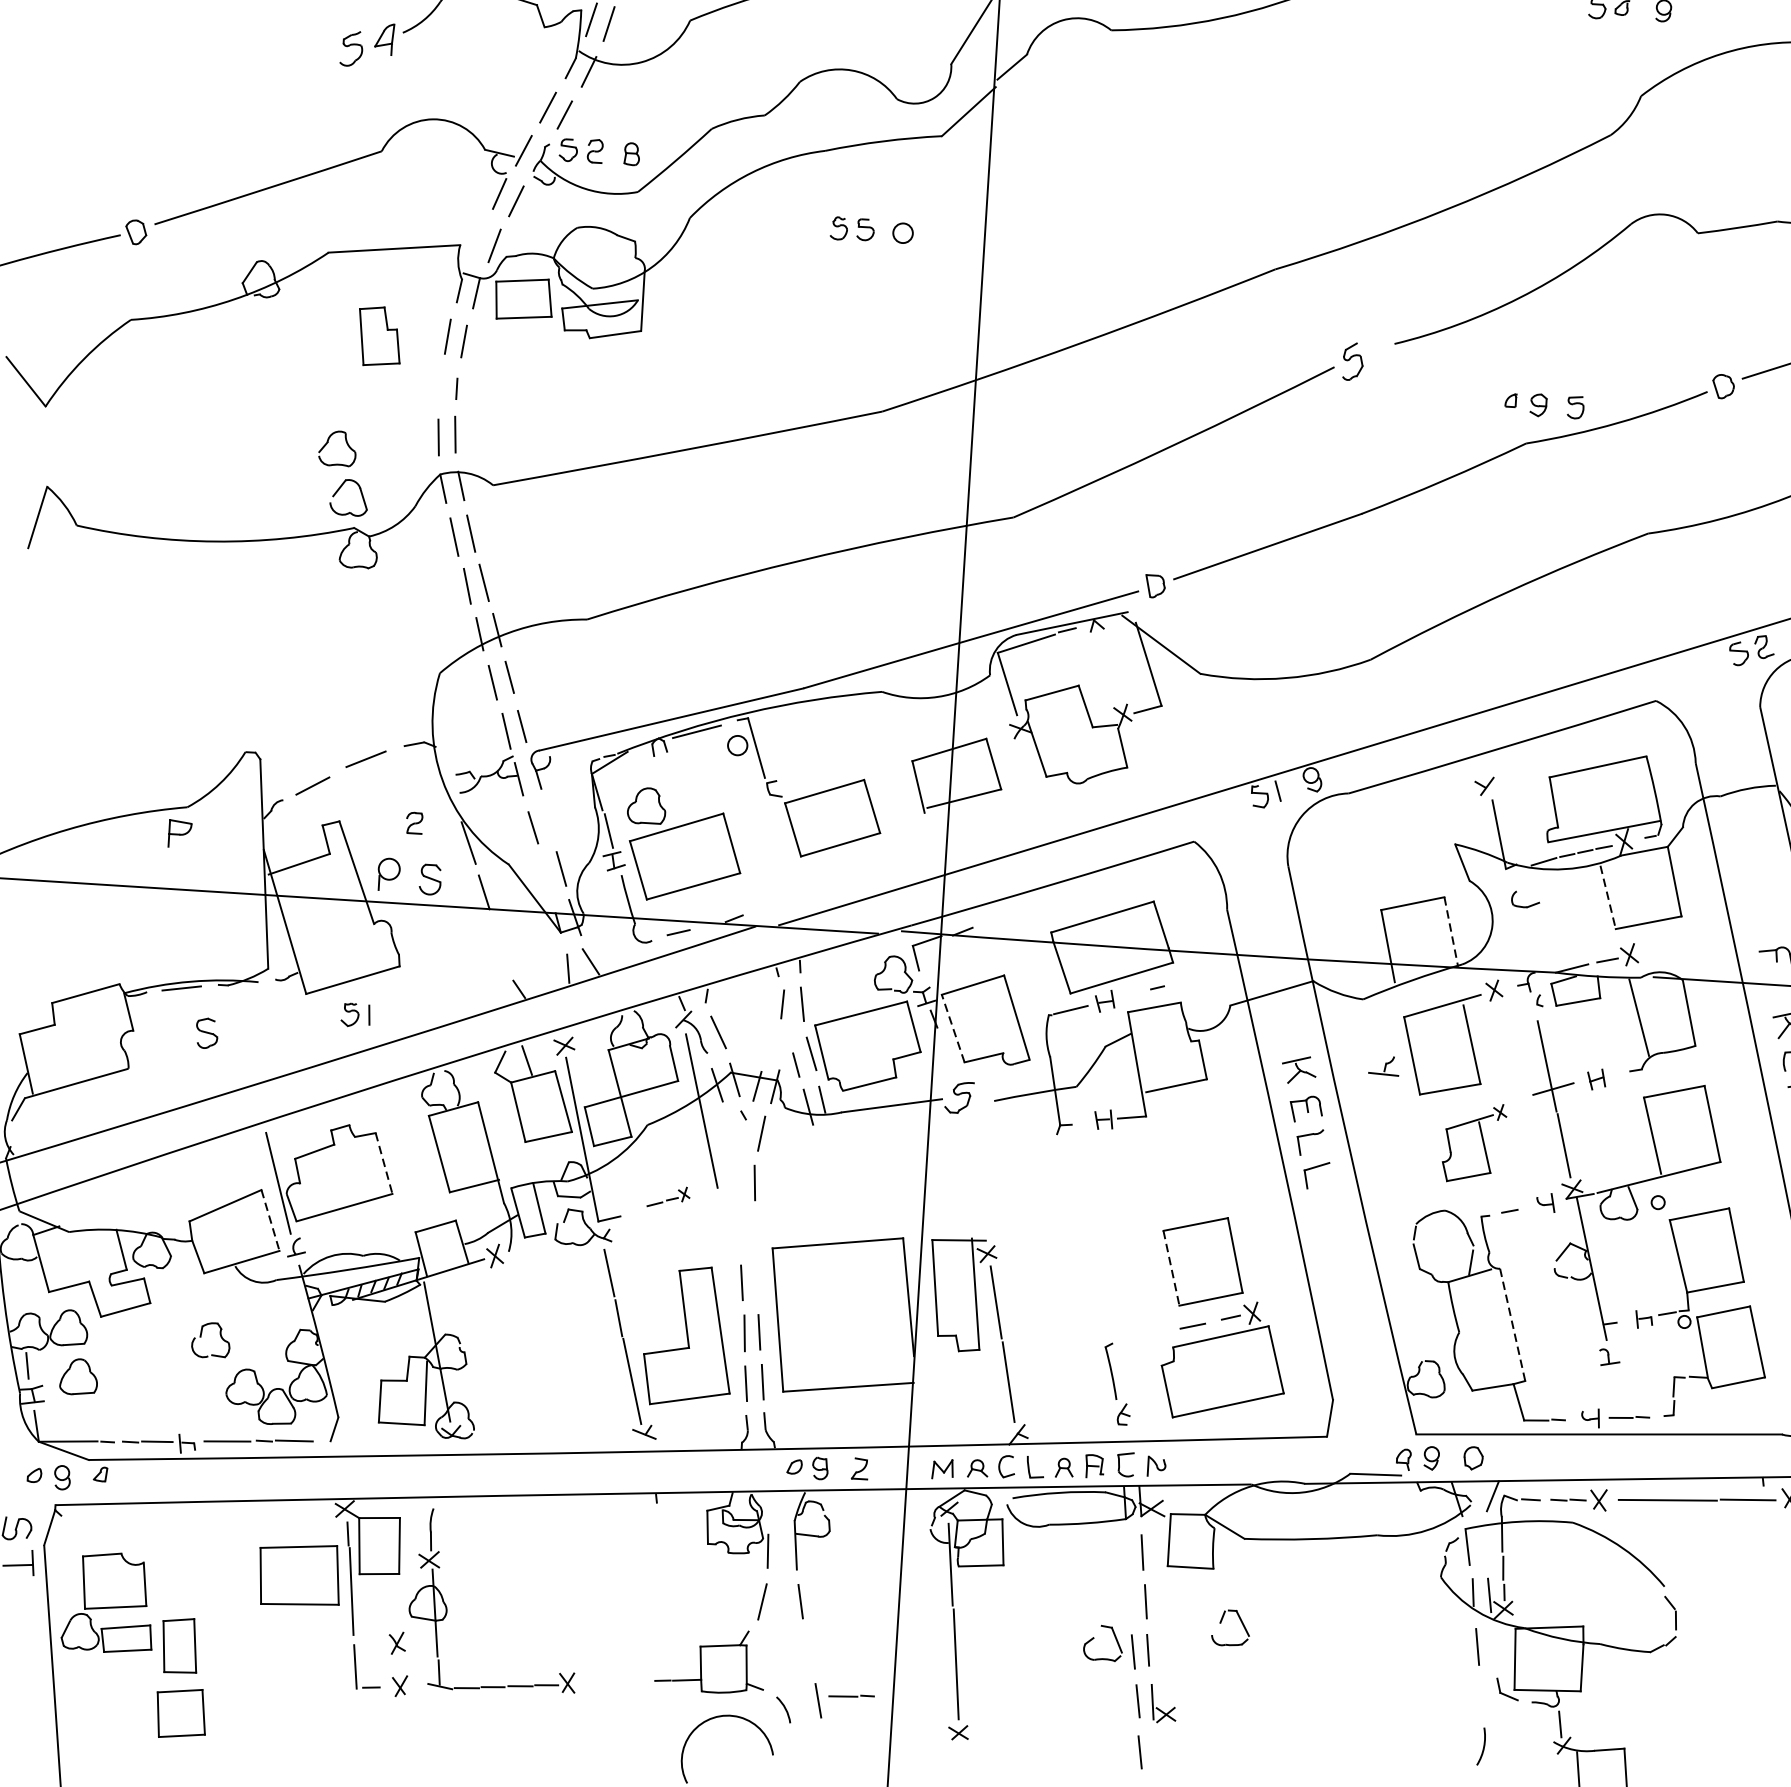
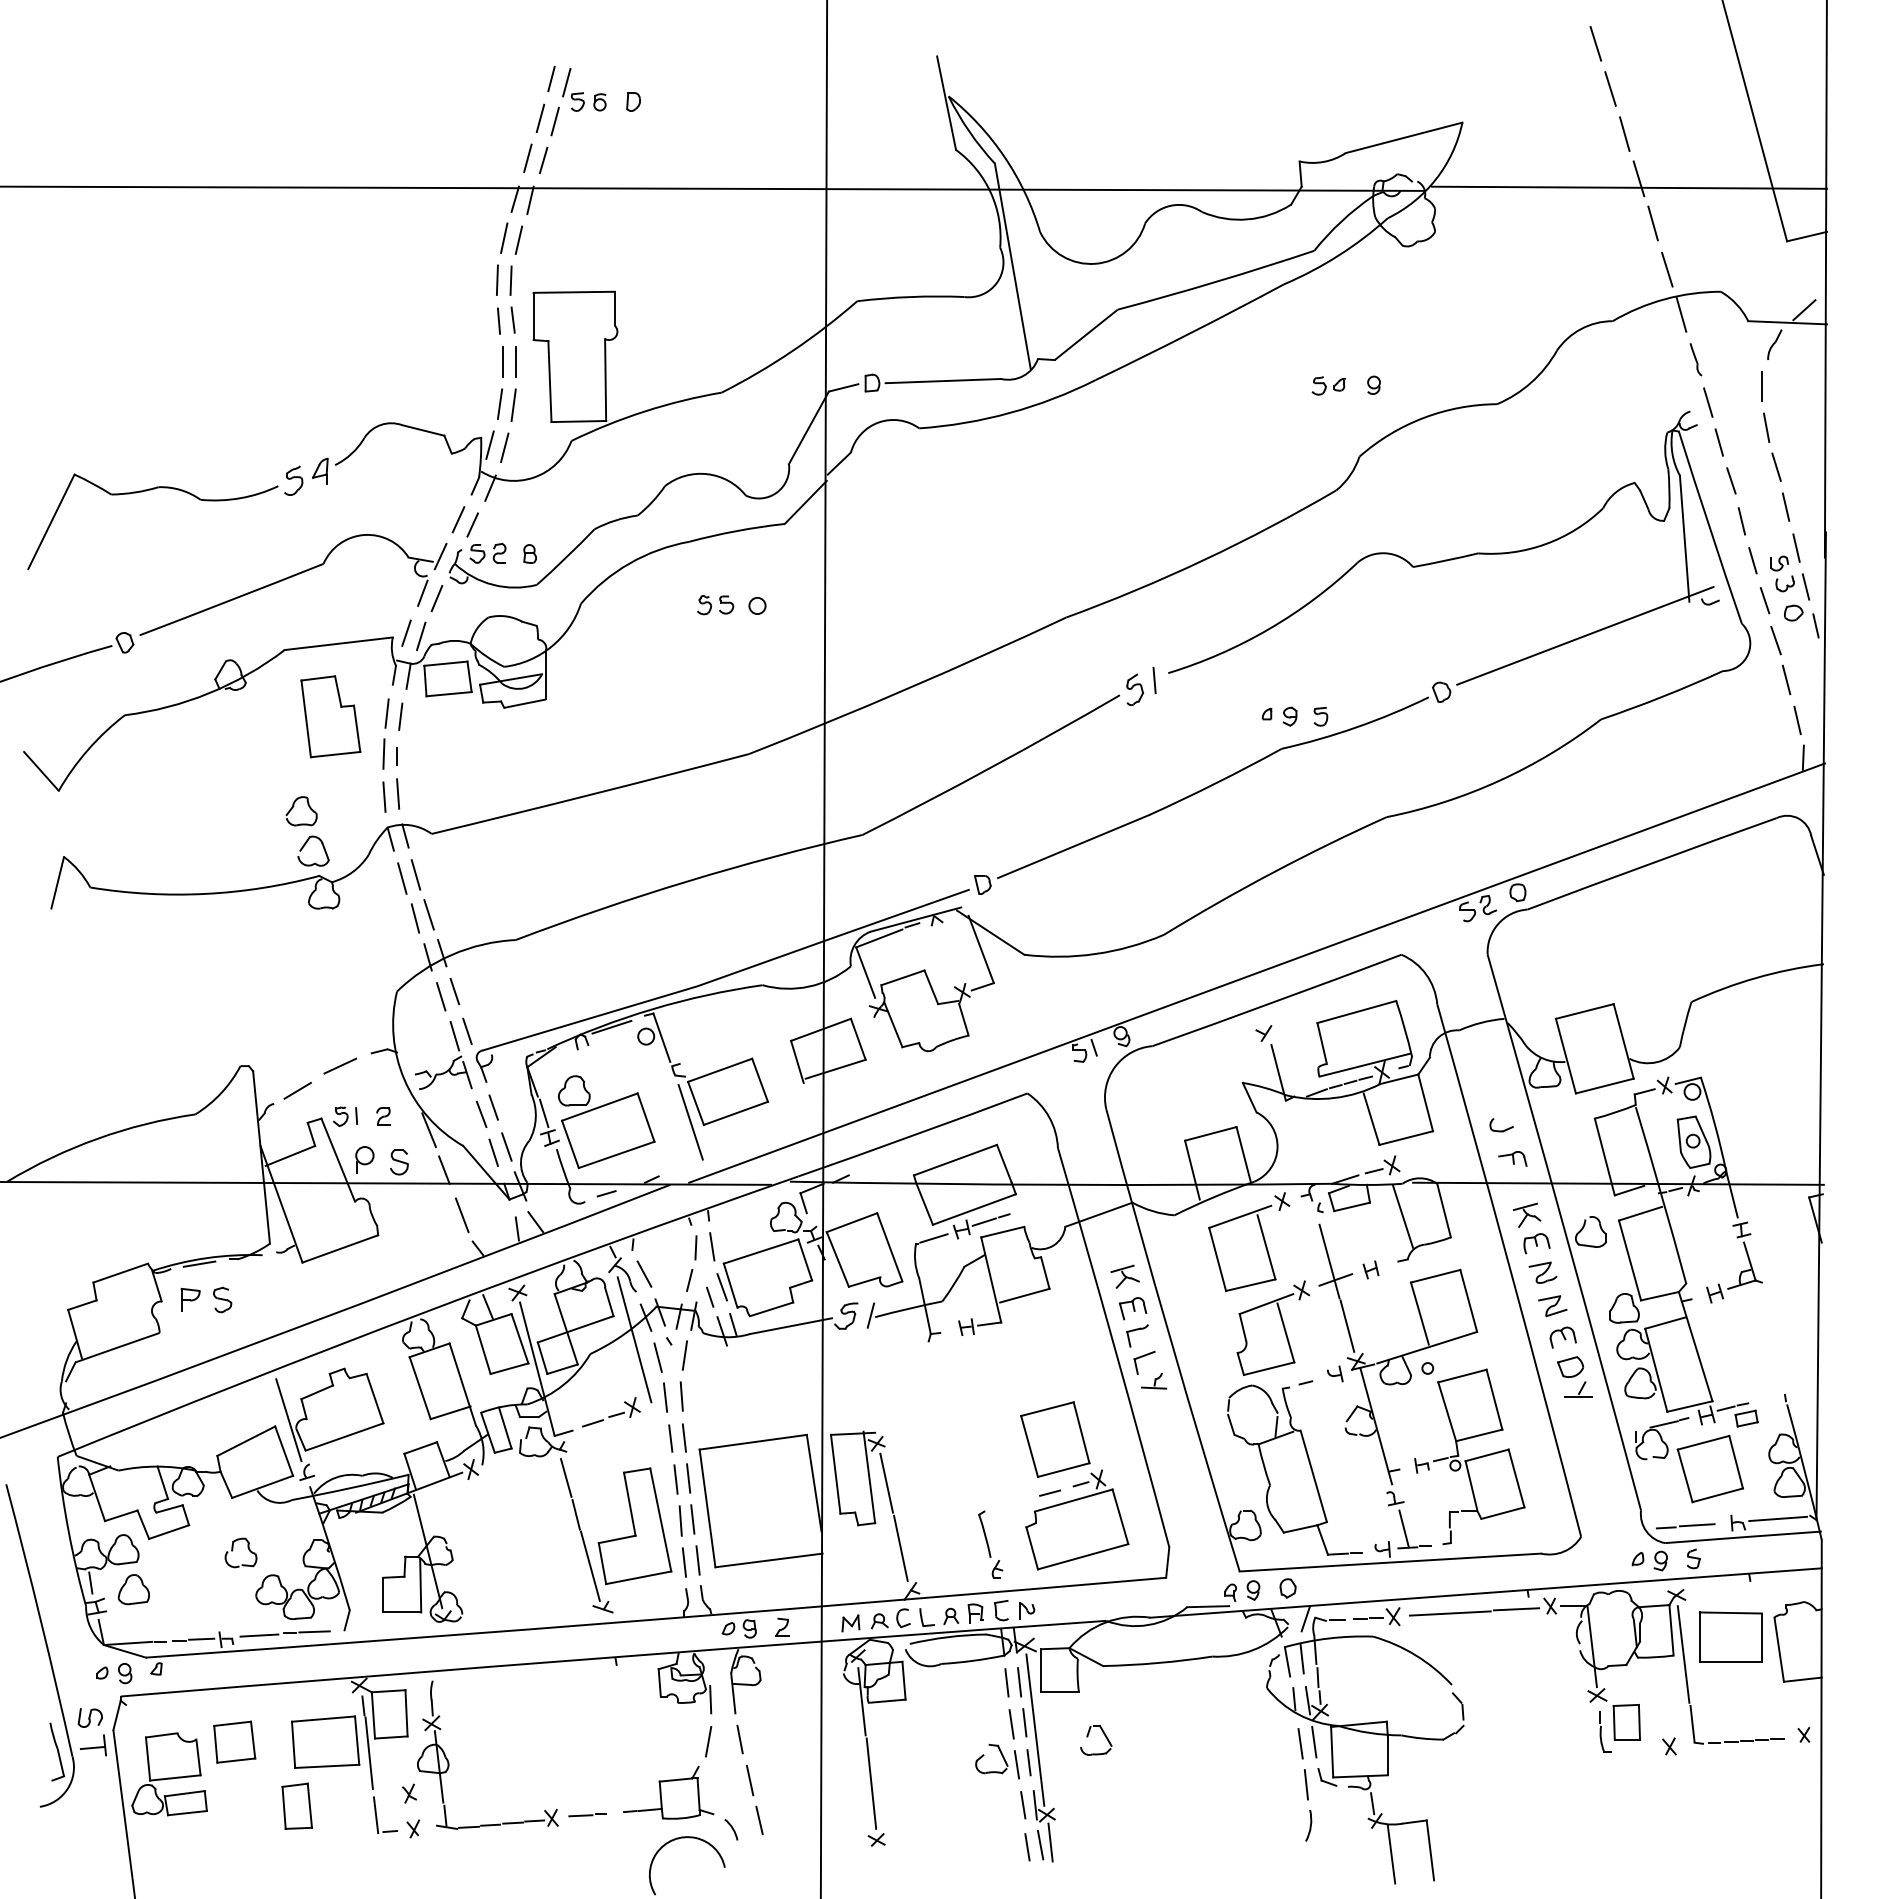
part: (173, 51) -> (146, 491), added
line: (477, 240) -> (406, 632), added
part: (379, 336) -> (330, 716), size x1.67
line: (1377, 351) -> (1154, 680), added
line: (440, 384) -> (383, 753), added
line: (548, 820) -> (493, 1107), added
part: (179, 833) -> (190, 1299), moved
line: (785, 852) -> (690, 1122), added
line: (544, 874) -> (493, 1152), added
line: (1608, 897) -> (1371, 1119), dashed -> solid
part: (1525, 900) -> (1501, 1125), moved
line: (1452, 932) -> (1244, 1155), dashed -> solid
line: (501, 948) -> (461, 1215), added
line: (1131, 993) -> (983, 1221), added
part: (355, 1014) -> (345, 1116), moved
line: (952, 1027) -> (837, 1258), dashed -> solid
line: (772, 1043) -> (689, 1280), added
part: (1384, 1065) -> (1154, 1380), moved
line: (988, 1098) -> (870, 1315), added
line: (728, 1134) -> (657, 1357), added
part: (1473, 1143) -> (1272, 1328), size x1.43
line: (384, 1164) -> (375, 1399), dashed -> solid
line: (735, 1182) -> (665, 1397), added
part: (668, 1197) -> (611, 1412), size x1.67
line: (270, 1220) -> (284, 1451), dashed -> solid
line: (738, 1232) -> (670, 1438), added
line: (755, 1232) -> (684, 1437), added
line: (1171, 1268) -> (1029, 1446), dashed -> solid
line: (757, 1282) -> (688, 1478), added
line: (1512, 1324) -> (1313, 1476), dashed -> solid
line: (1617, 1394) -> (1403, 1528), added
line: (1484, 1545) -> (1301, 1659), added
line: (1126, 1551) -> (1006, 1682), added
line: (1129, 1602) -> (1011, 1724), added
line: (1158, 1610) -> (1035, 1729), added
part: (179, 1644) -> (296, 1805), moved
line: (1494, 1645) -> (1314, 1741), added
line: (809, 1651) -> (749, 1780), added
line: (851, 1696) -> (587, 1815), moved
line: (1481, 1696) -> (1306, 1784), added
part: (181, 1712) -> (234, 1741), moved
line: (1168, 1748) -> (1050, 1842), added
line: (1156, 1749) -> (1040, 1844), added

